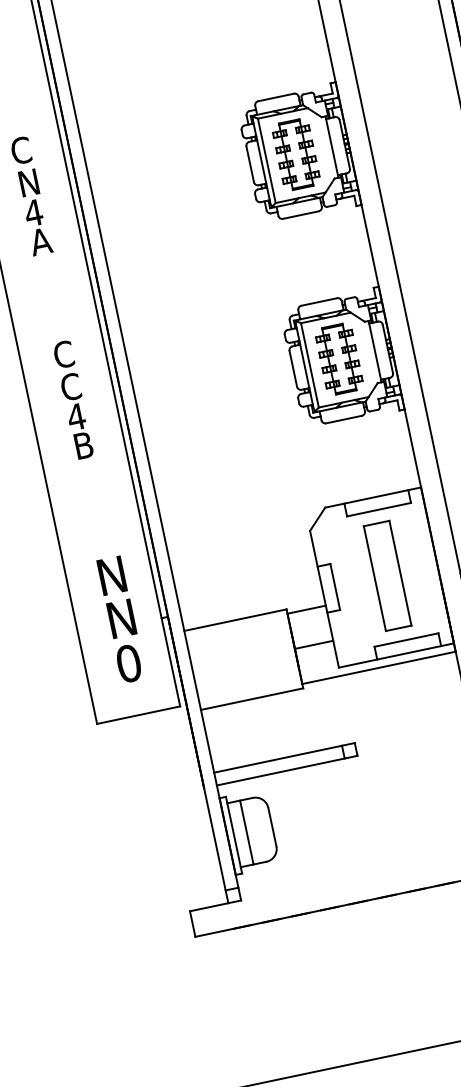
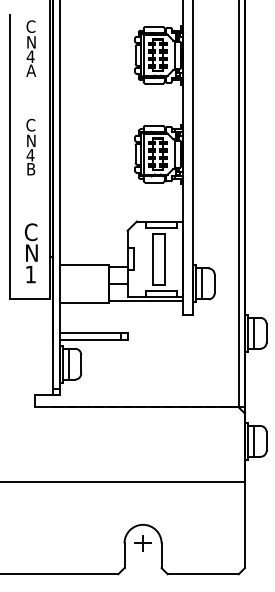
text: (69, 386) -> (30, 140), C -> N
text: (109, 576) -> (30, 232), N -> C
text: (128, 663) -> (30, 274), 0 -> 1

